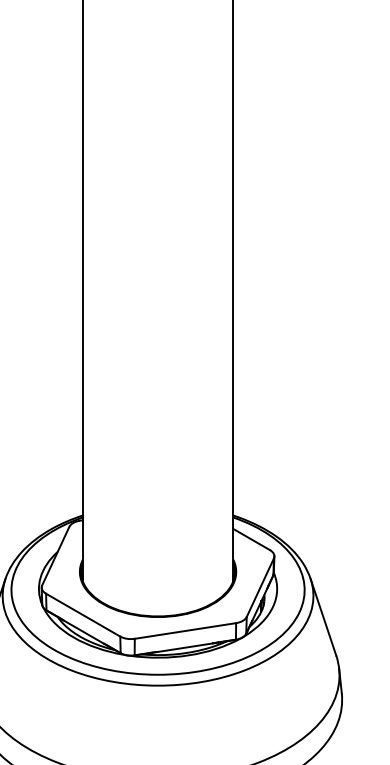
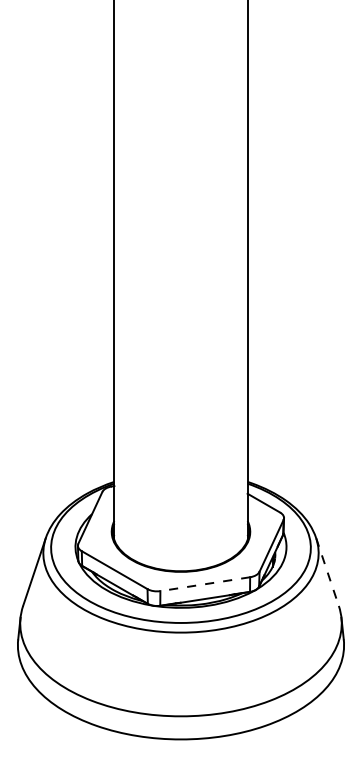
line: (323, 617) -> (327, 572), solid -> dashed
line: (184, 631) -> (204, 584), solid -> dashed

